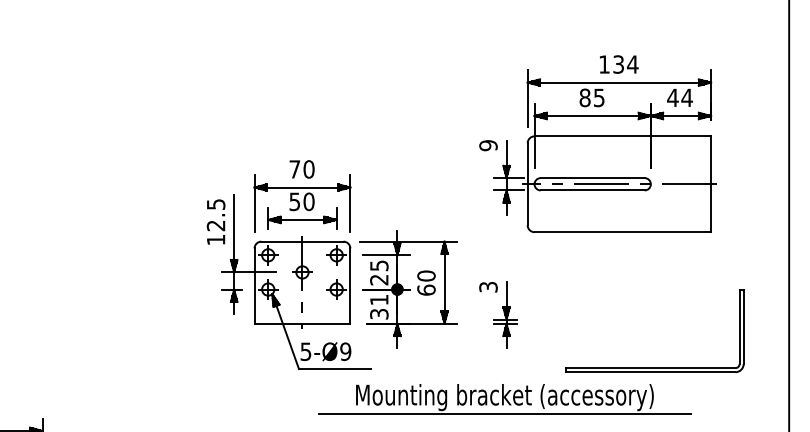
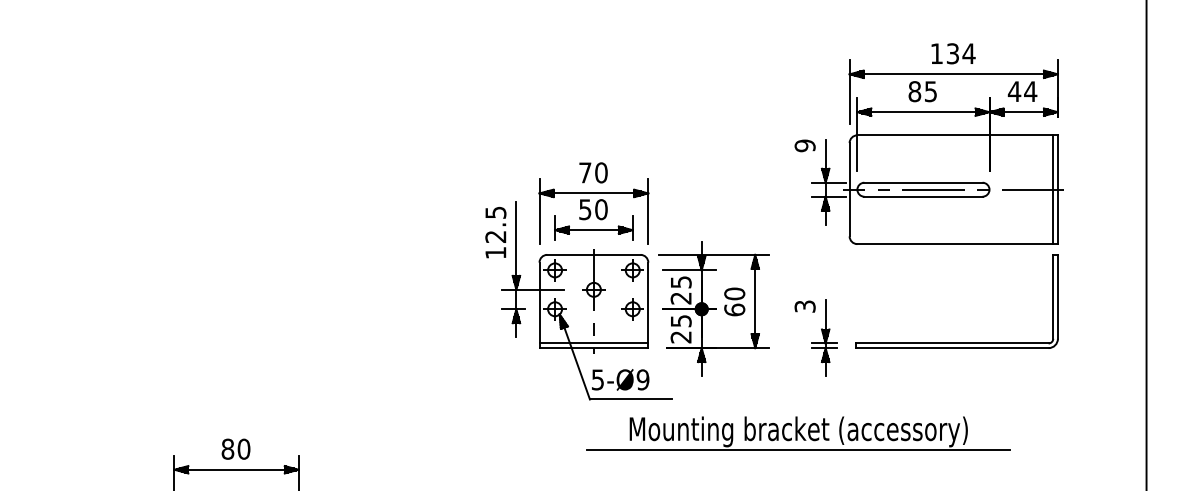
line: (707, 184) -> (1053, 189), added
text: (379, 307) -> (681, 329), 31 -> 25
line: (302, 319) -> (593, 343), added
part: (654, 367) -> (956, 342), moved
part: (504, 398) -> (798, 433), moved

